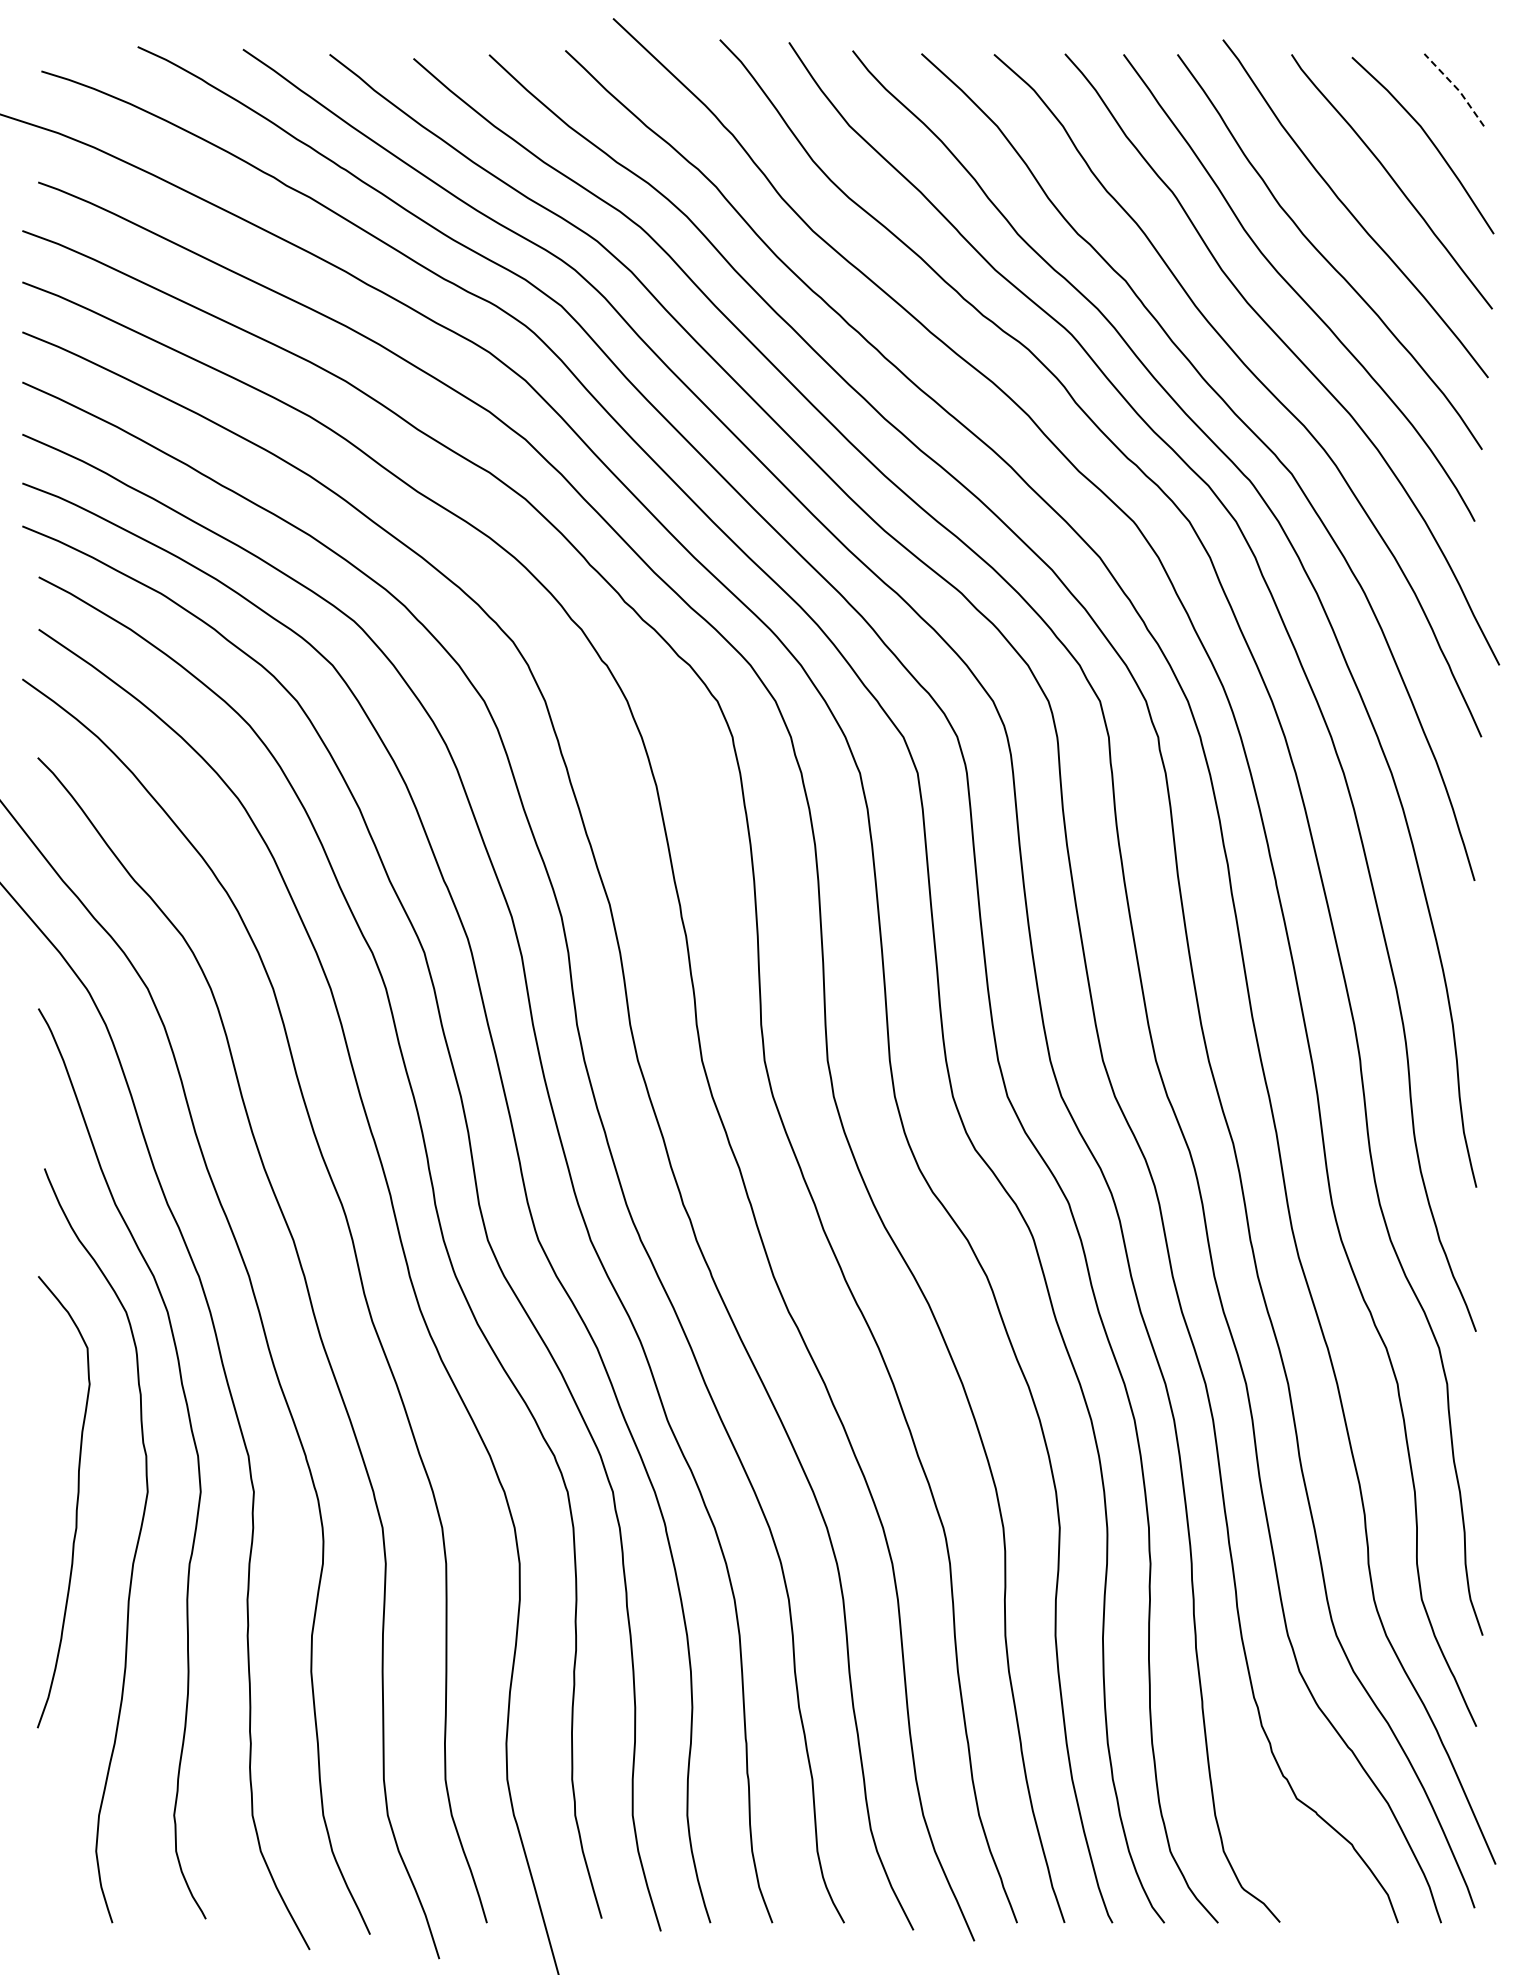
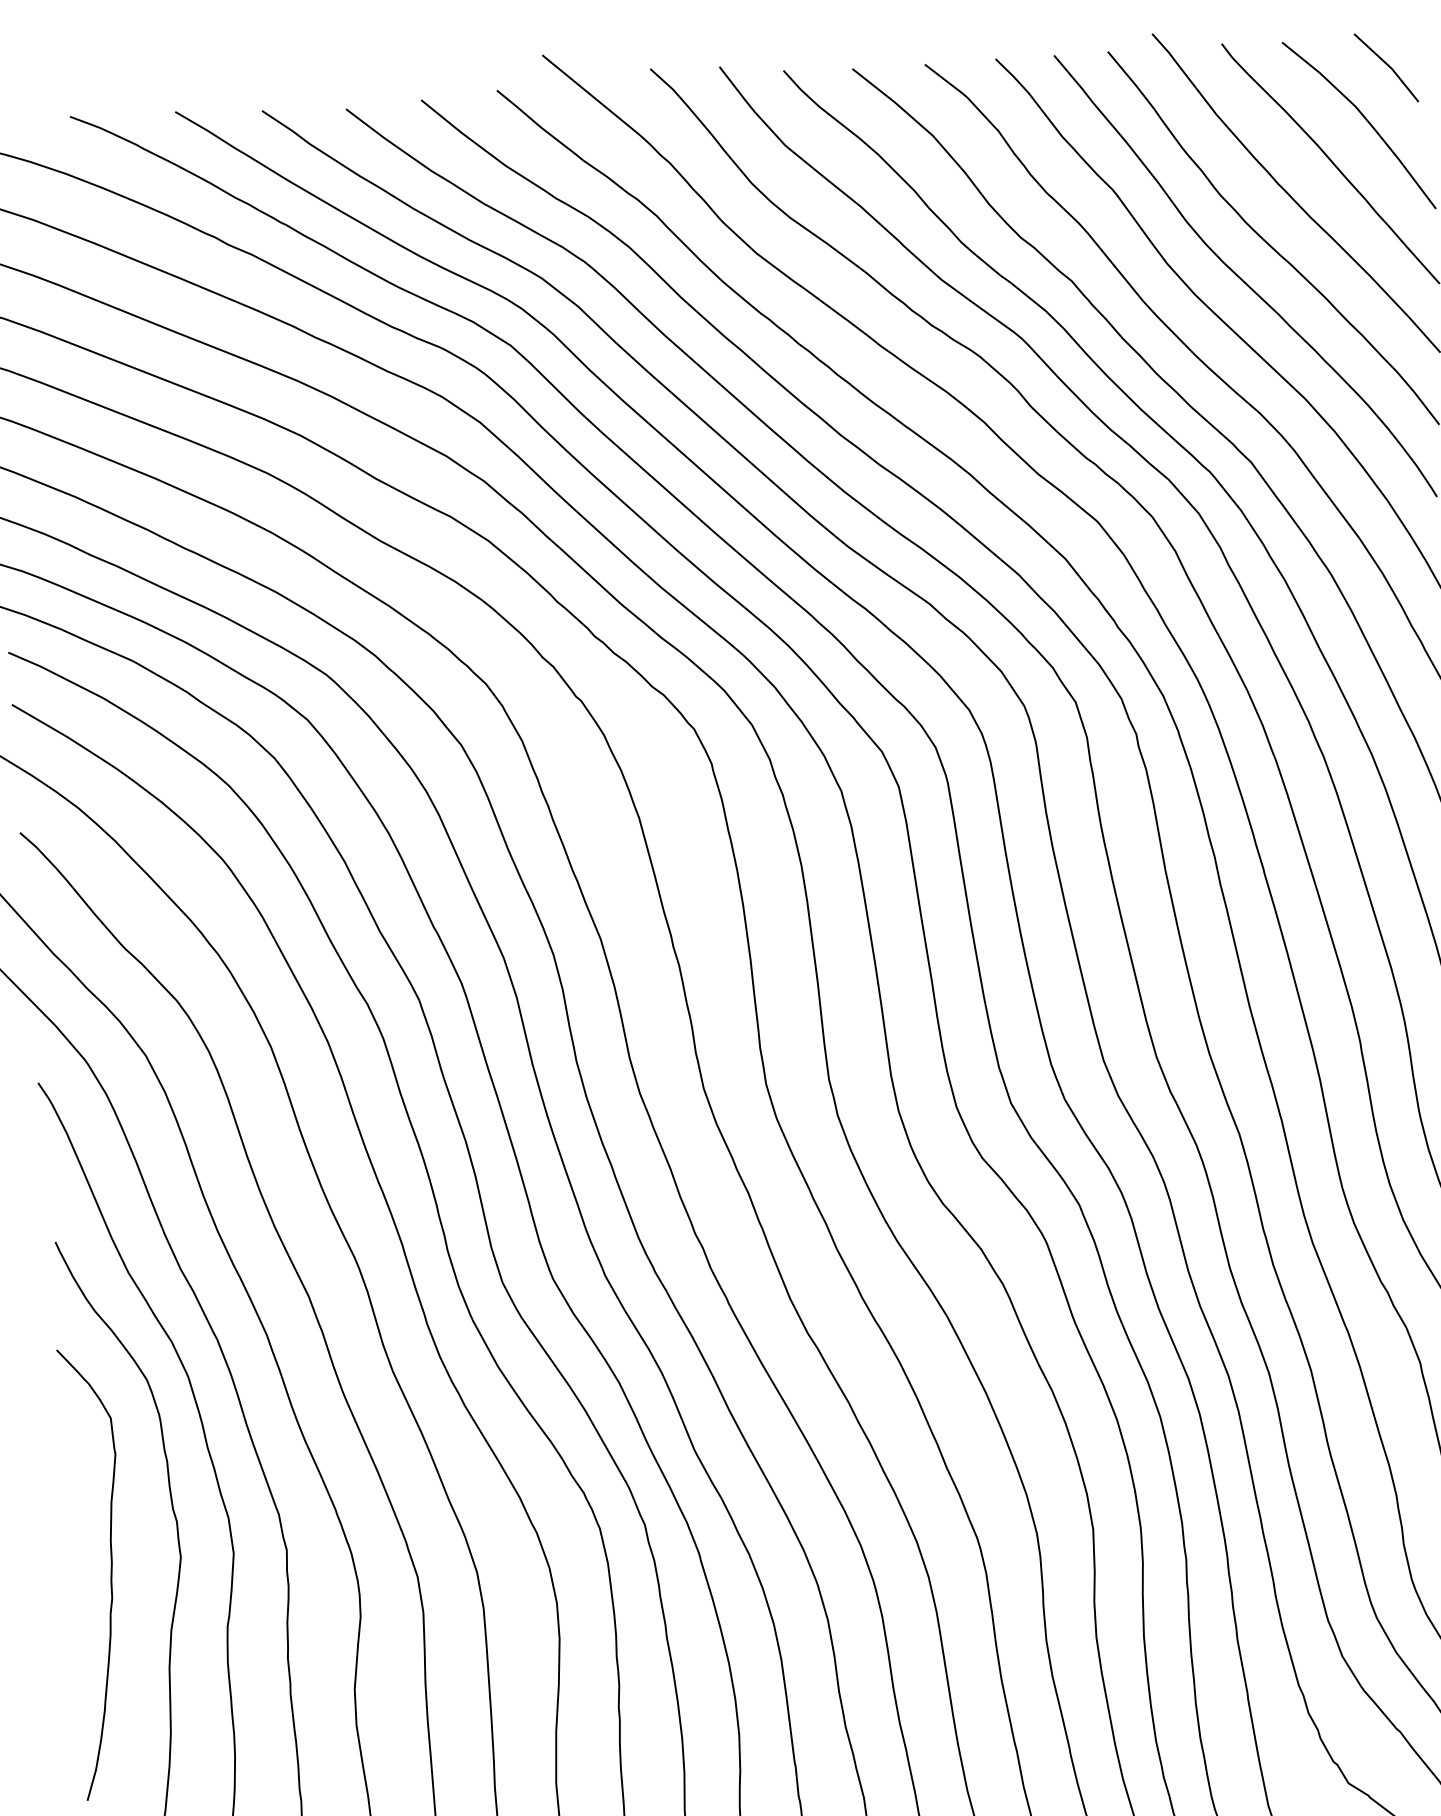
line: (1457, 88) -> (1389, 66), dashed -> solid

